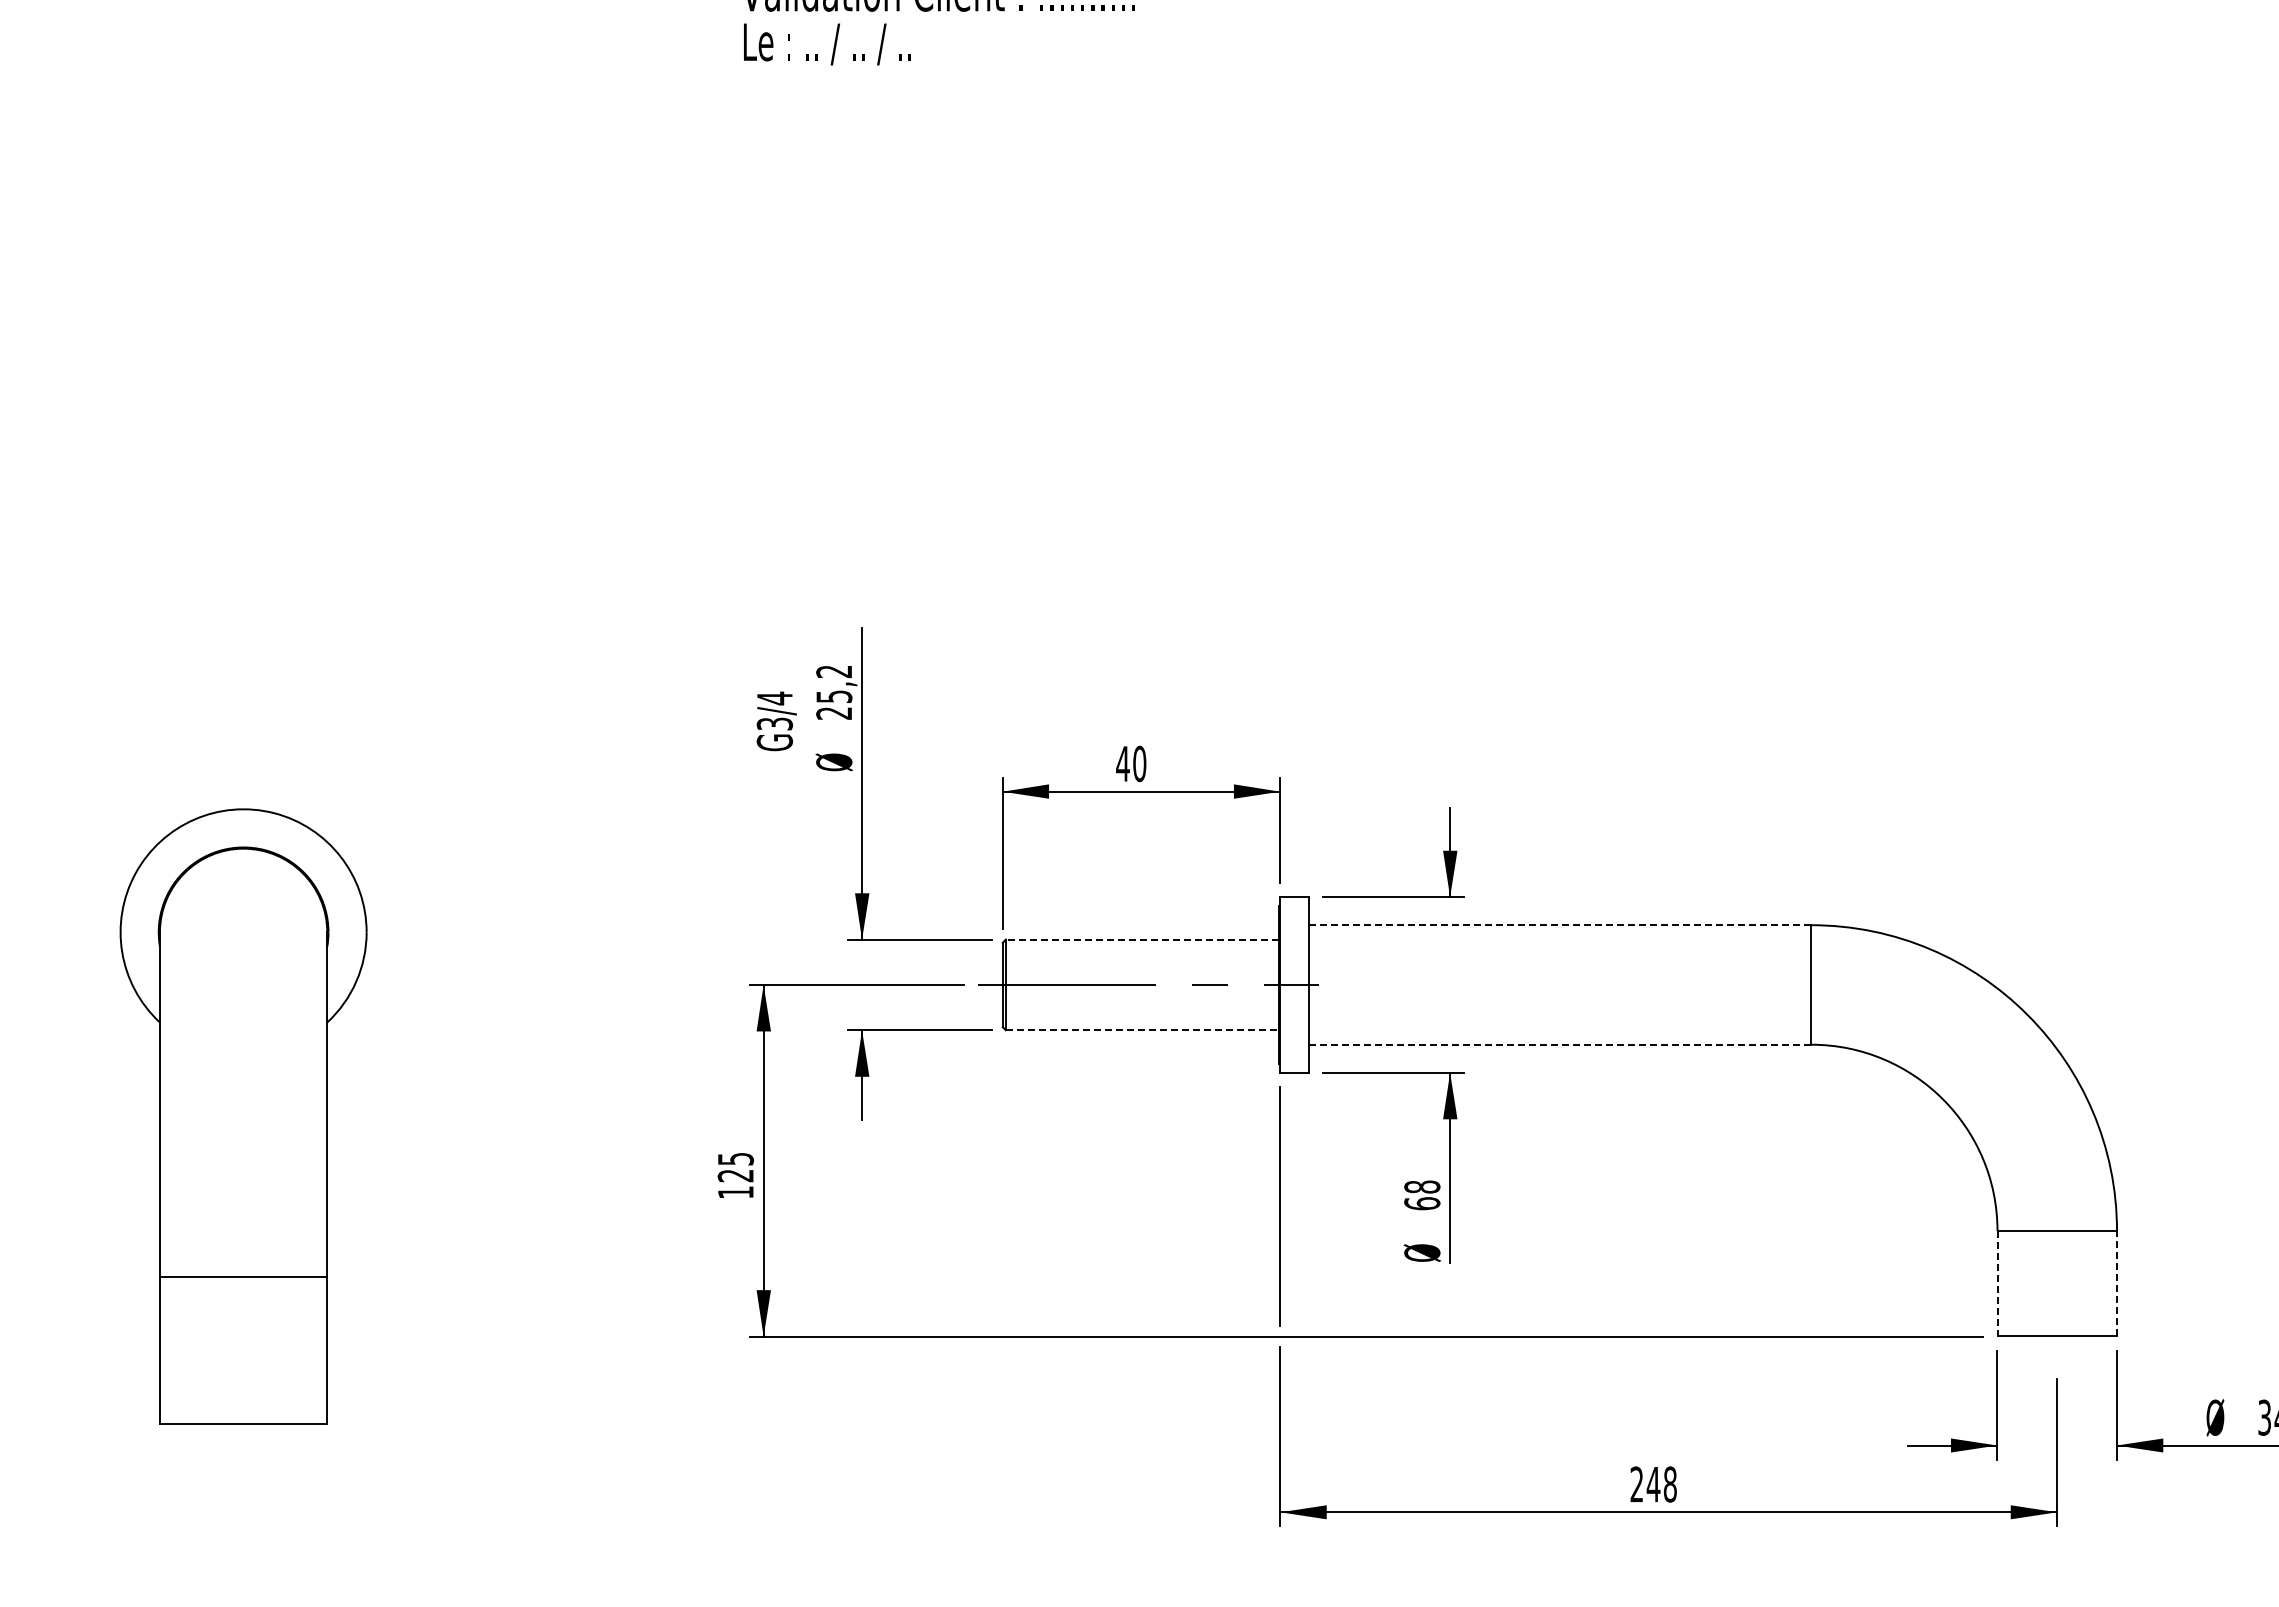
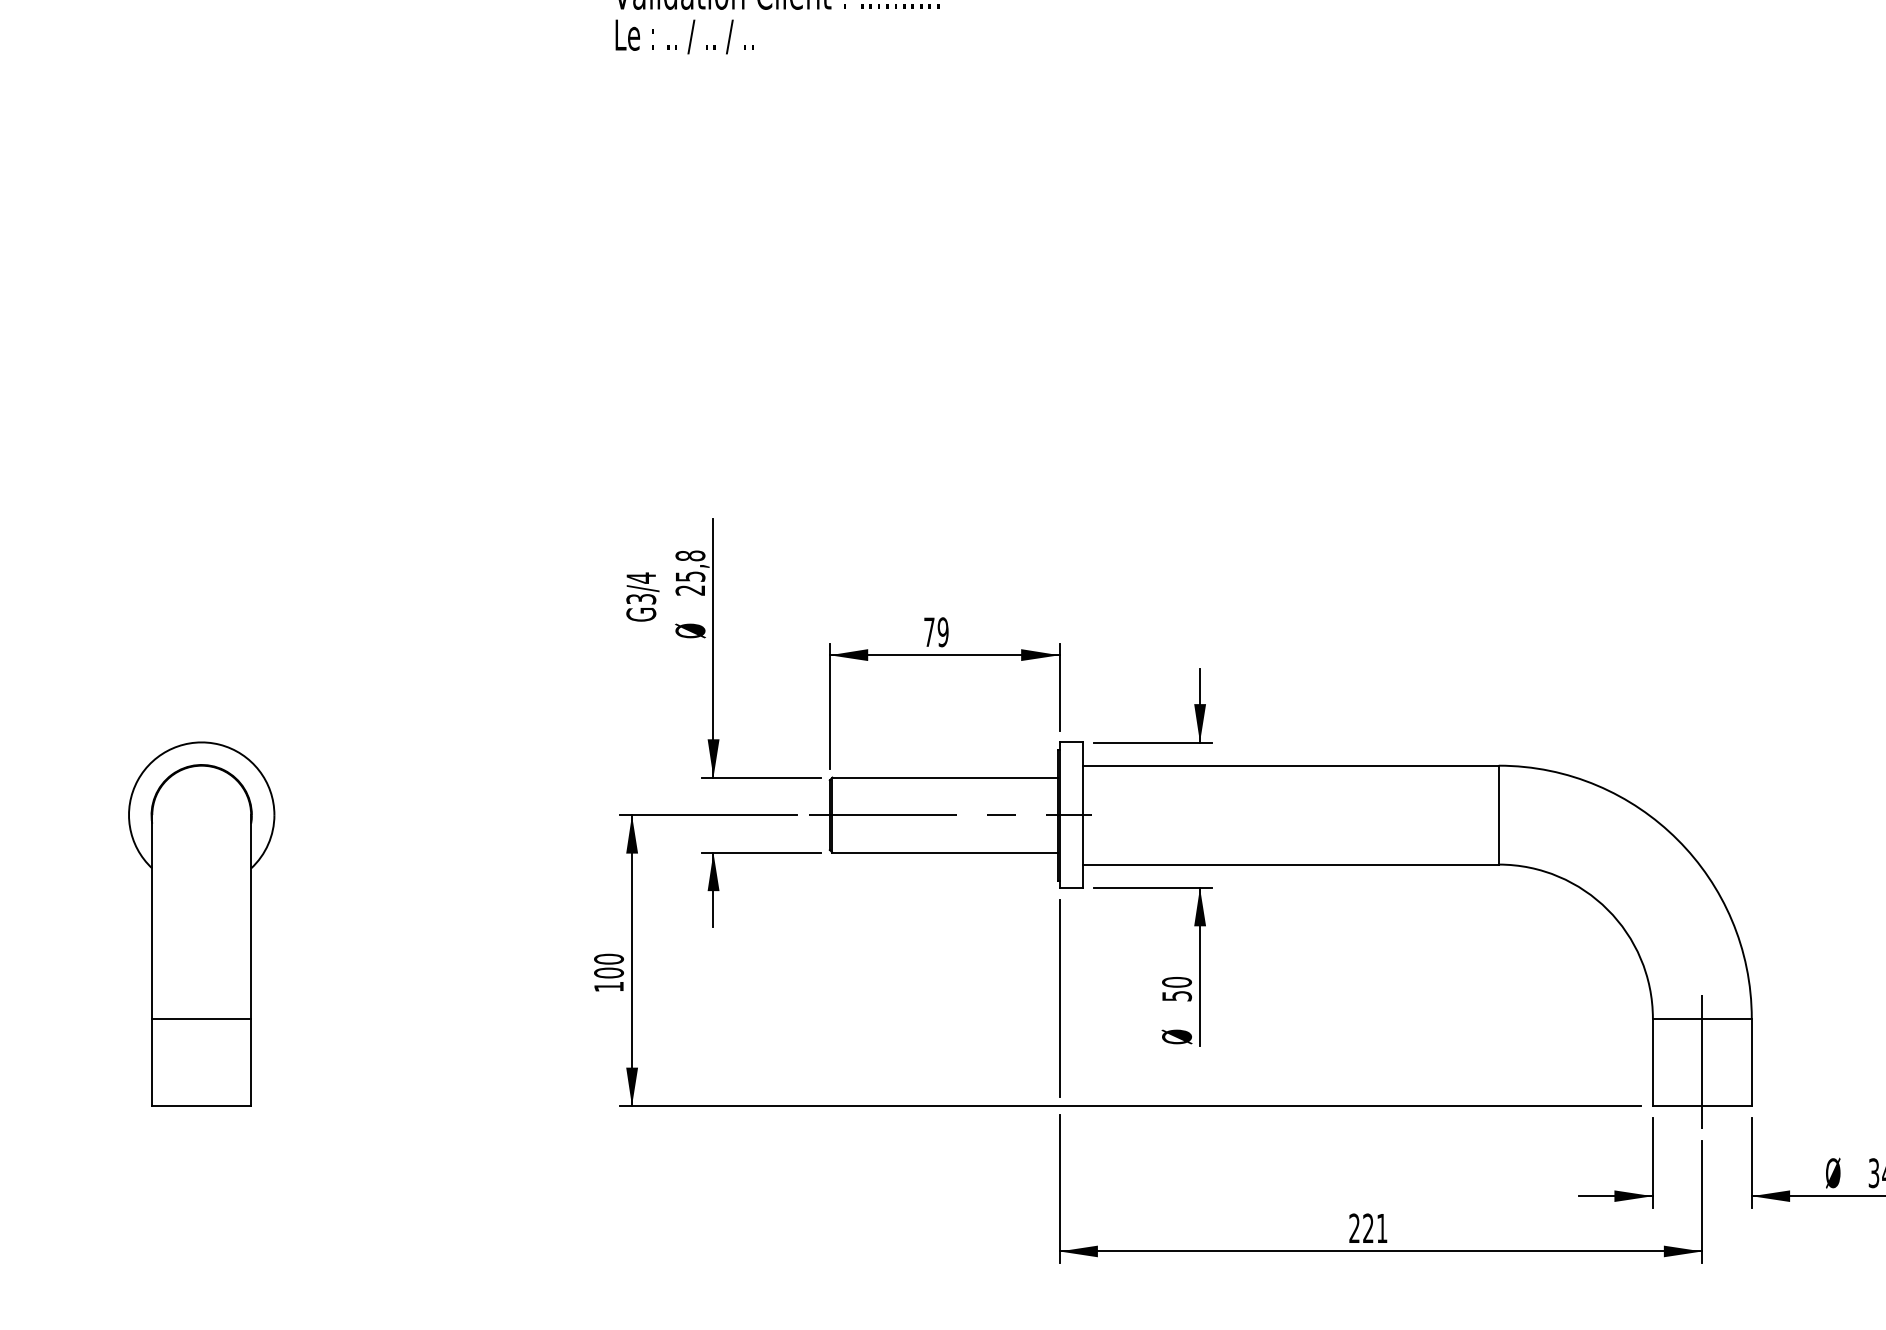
text: (834, 671) -> (690, 555), 25,2 -> 25,8
text: (1131, 764) -> (936, 632), 40 -> 79
line: (1559, 925) -> (1290, 765), dashed -> solid
line: (1141, 939) -> (944, 777), dashed -> solid
line: (1142, 1030) -> (945, 852), dashed -> solid
line: (1560, 1044) -> (1291, 864), dashed -> solid
part: (243, 1116) -> (201, 923), size x0.71
text: (735, 1167) -> (608, 966), 125 -> 100
text: (1422, 1195) -> (1177, 989), 68 -> 50
line: (1997, 1283) -> (1652, 1062), dashed -> solid
line: (2057, 1283) -> (1702, 1062), added
line: (2117, 1283) -> (1752, 1062), dashed -> solid
text: (1661, 1484) -> (1374, 1228), 248 -> 221

